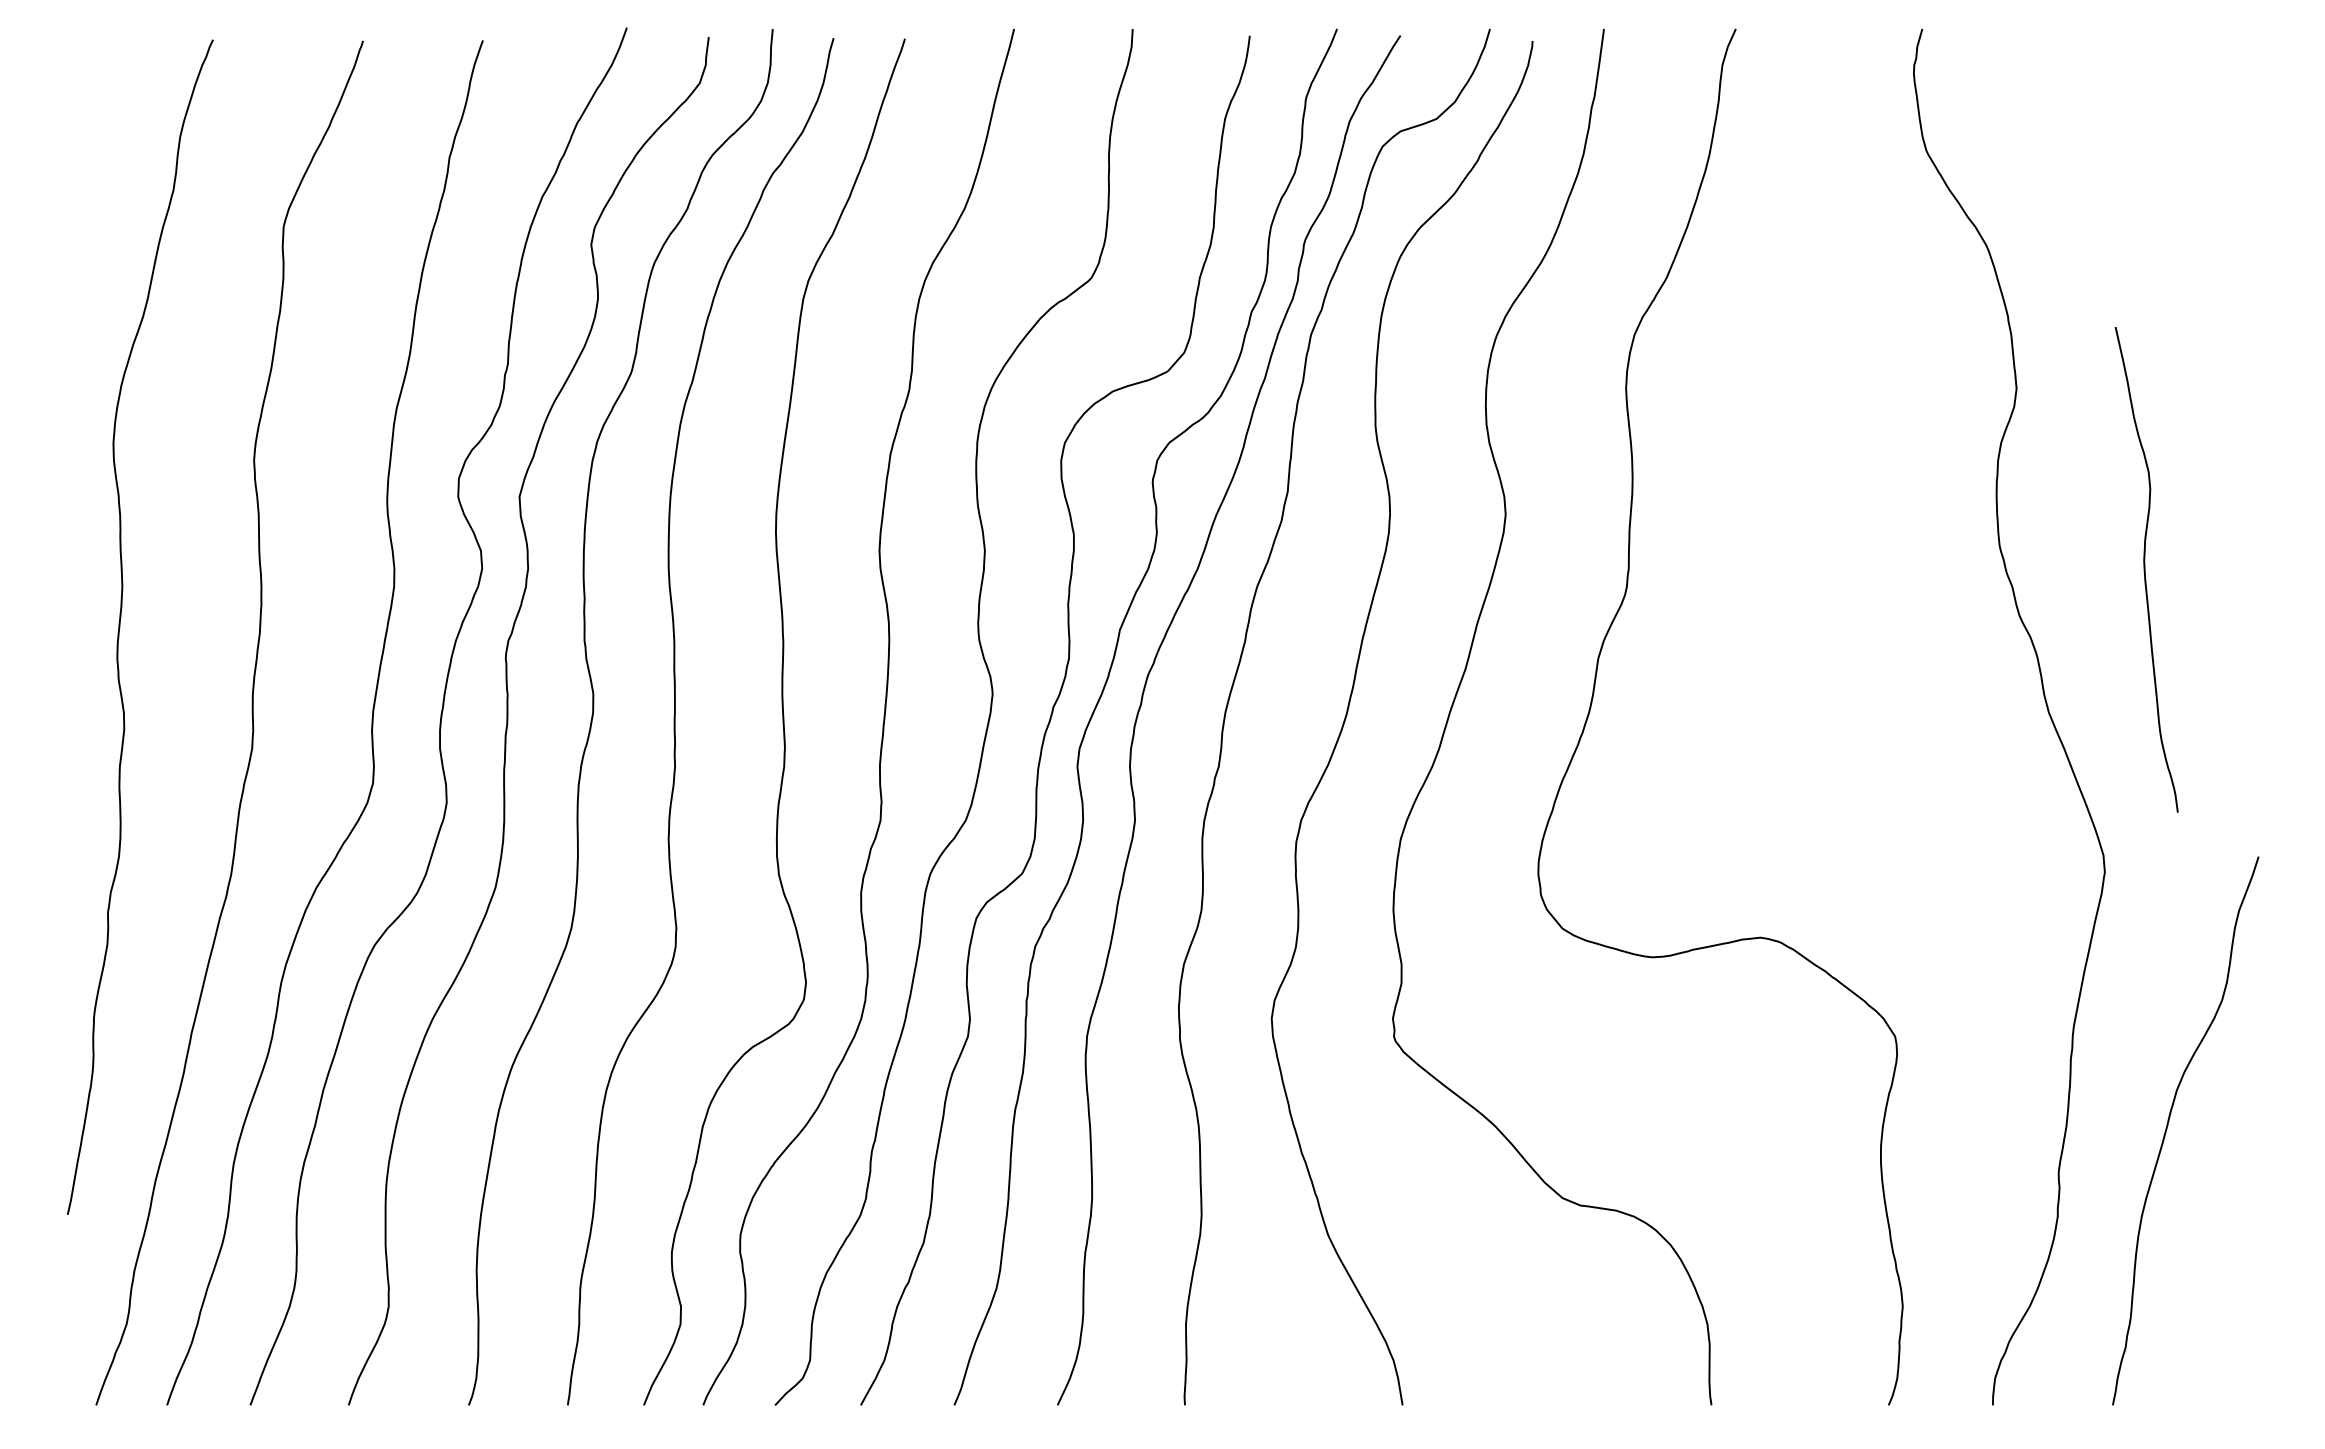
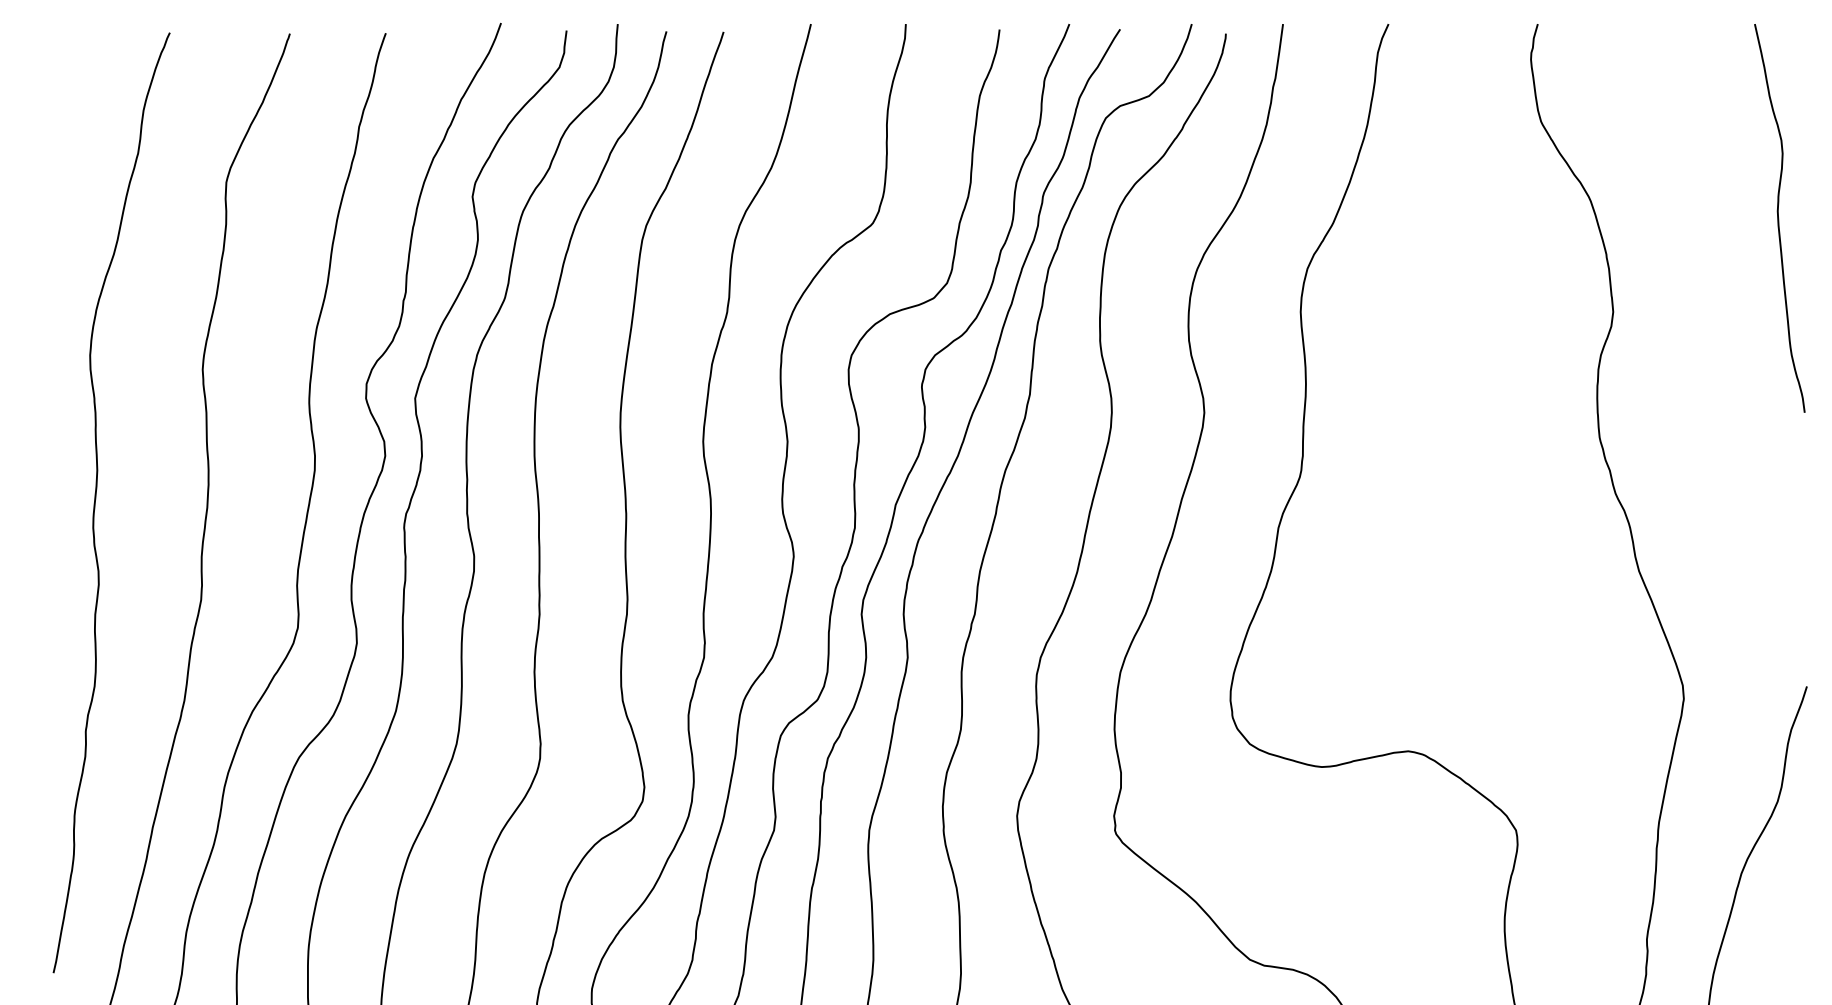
curve: (2145, 569) -> (1778, 218), moved

